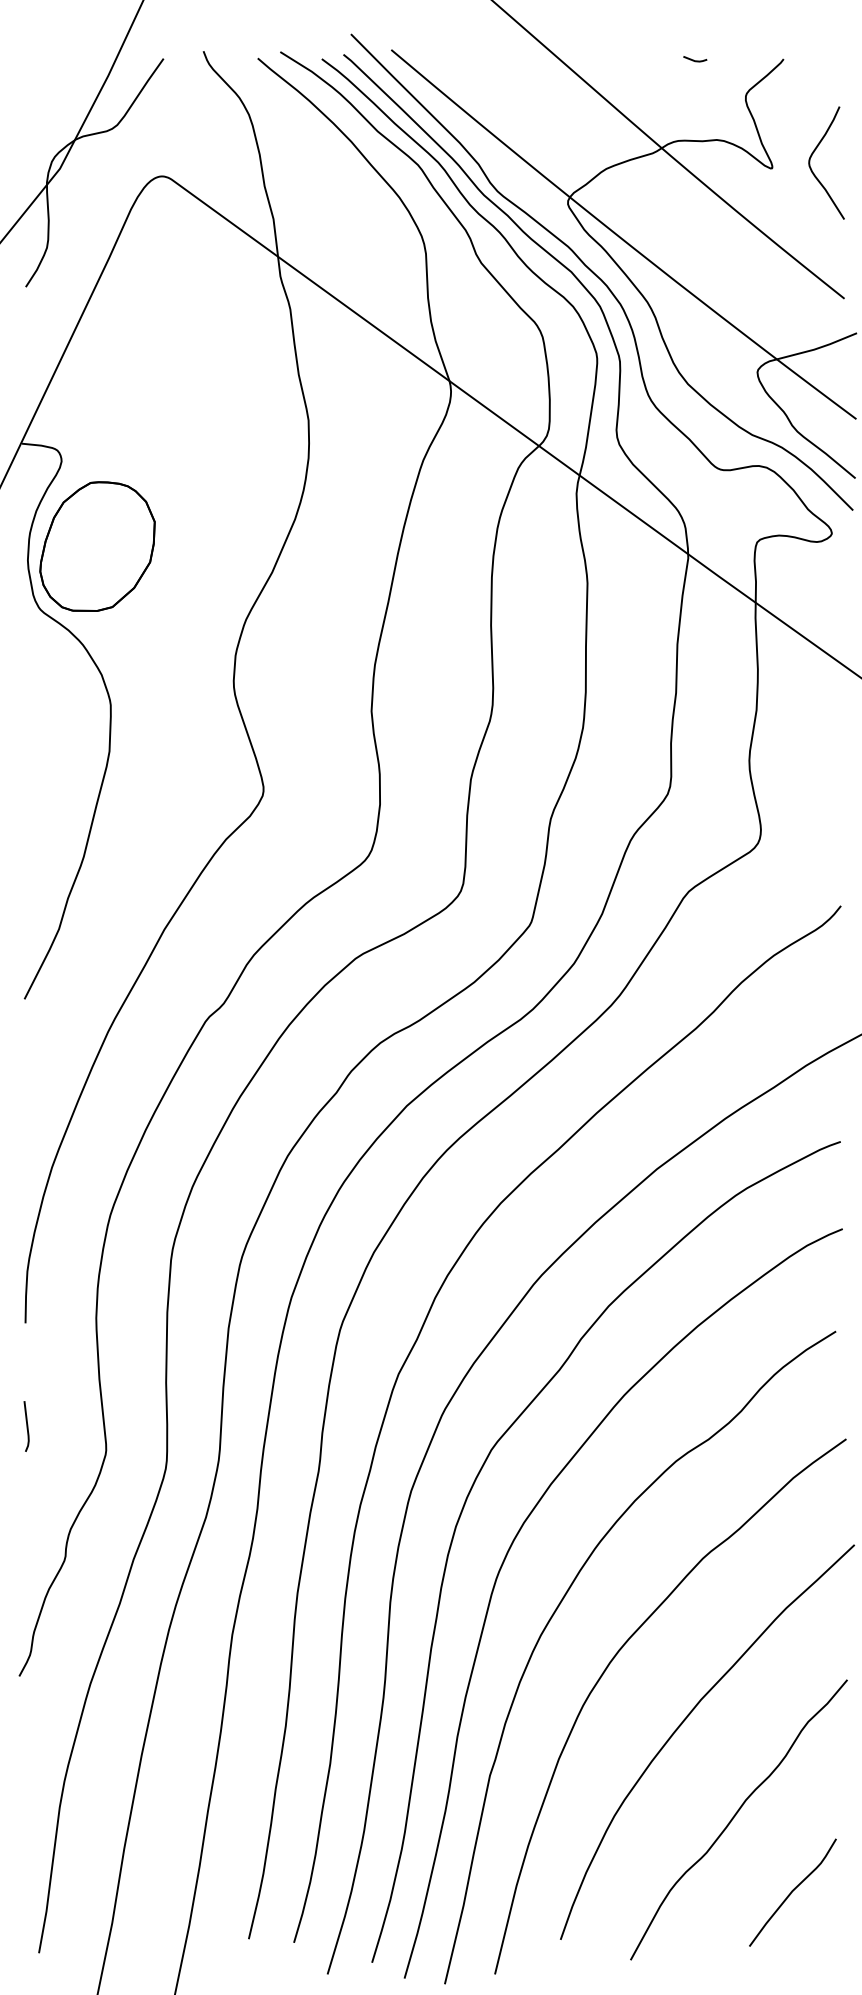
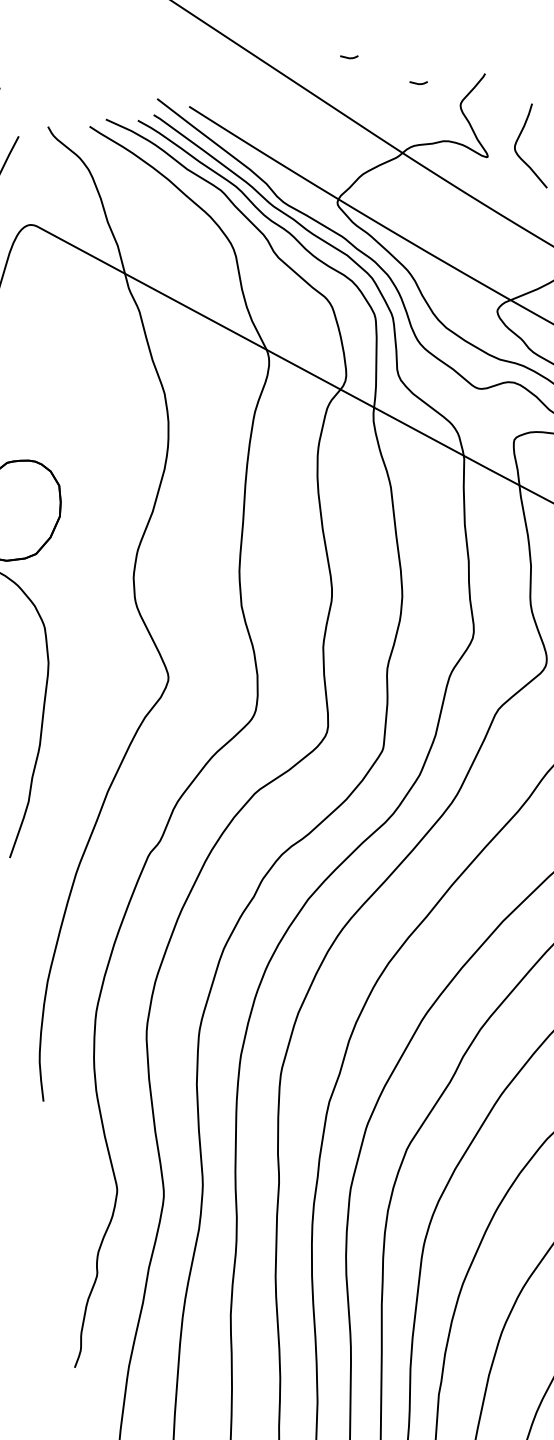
line: (609, 14) -> (349, 57), added
line: (26, 1426) -> (54, 1179), removed

